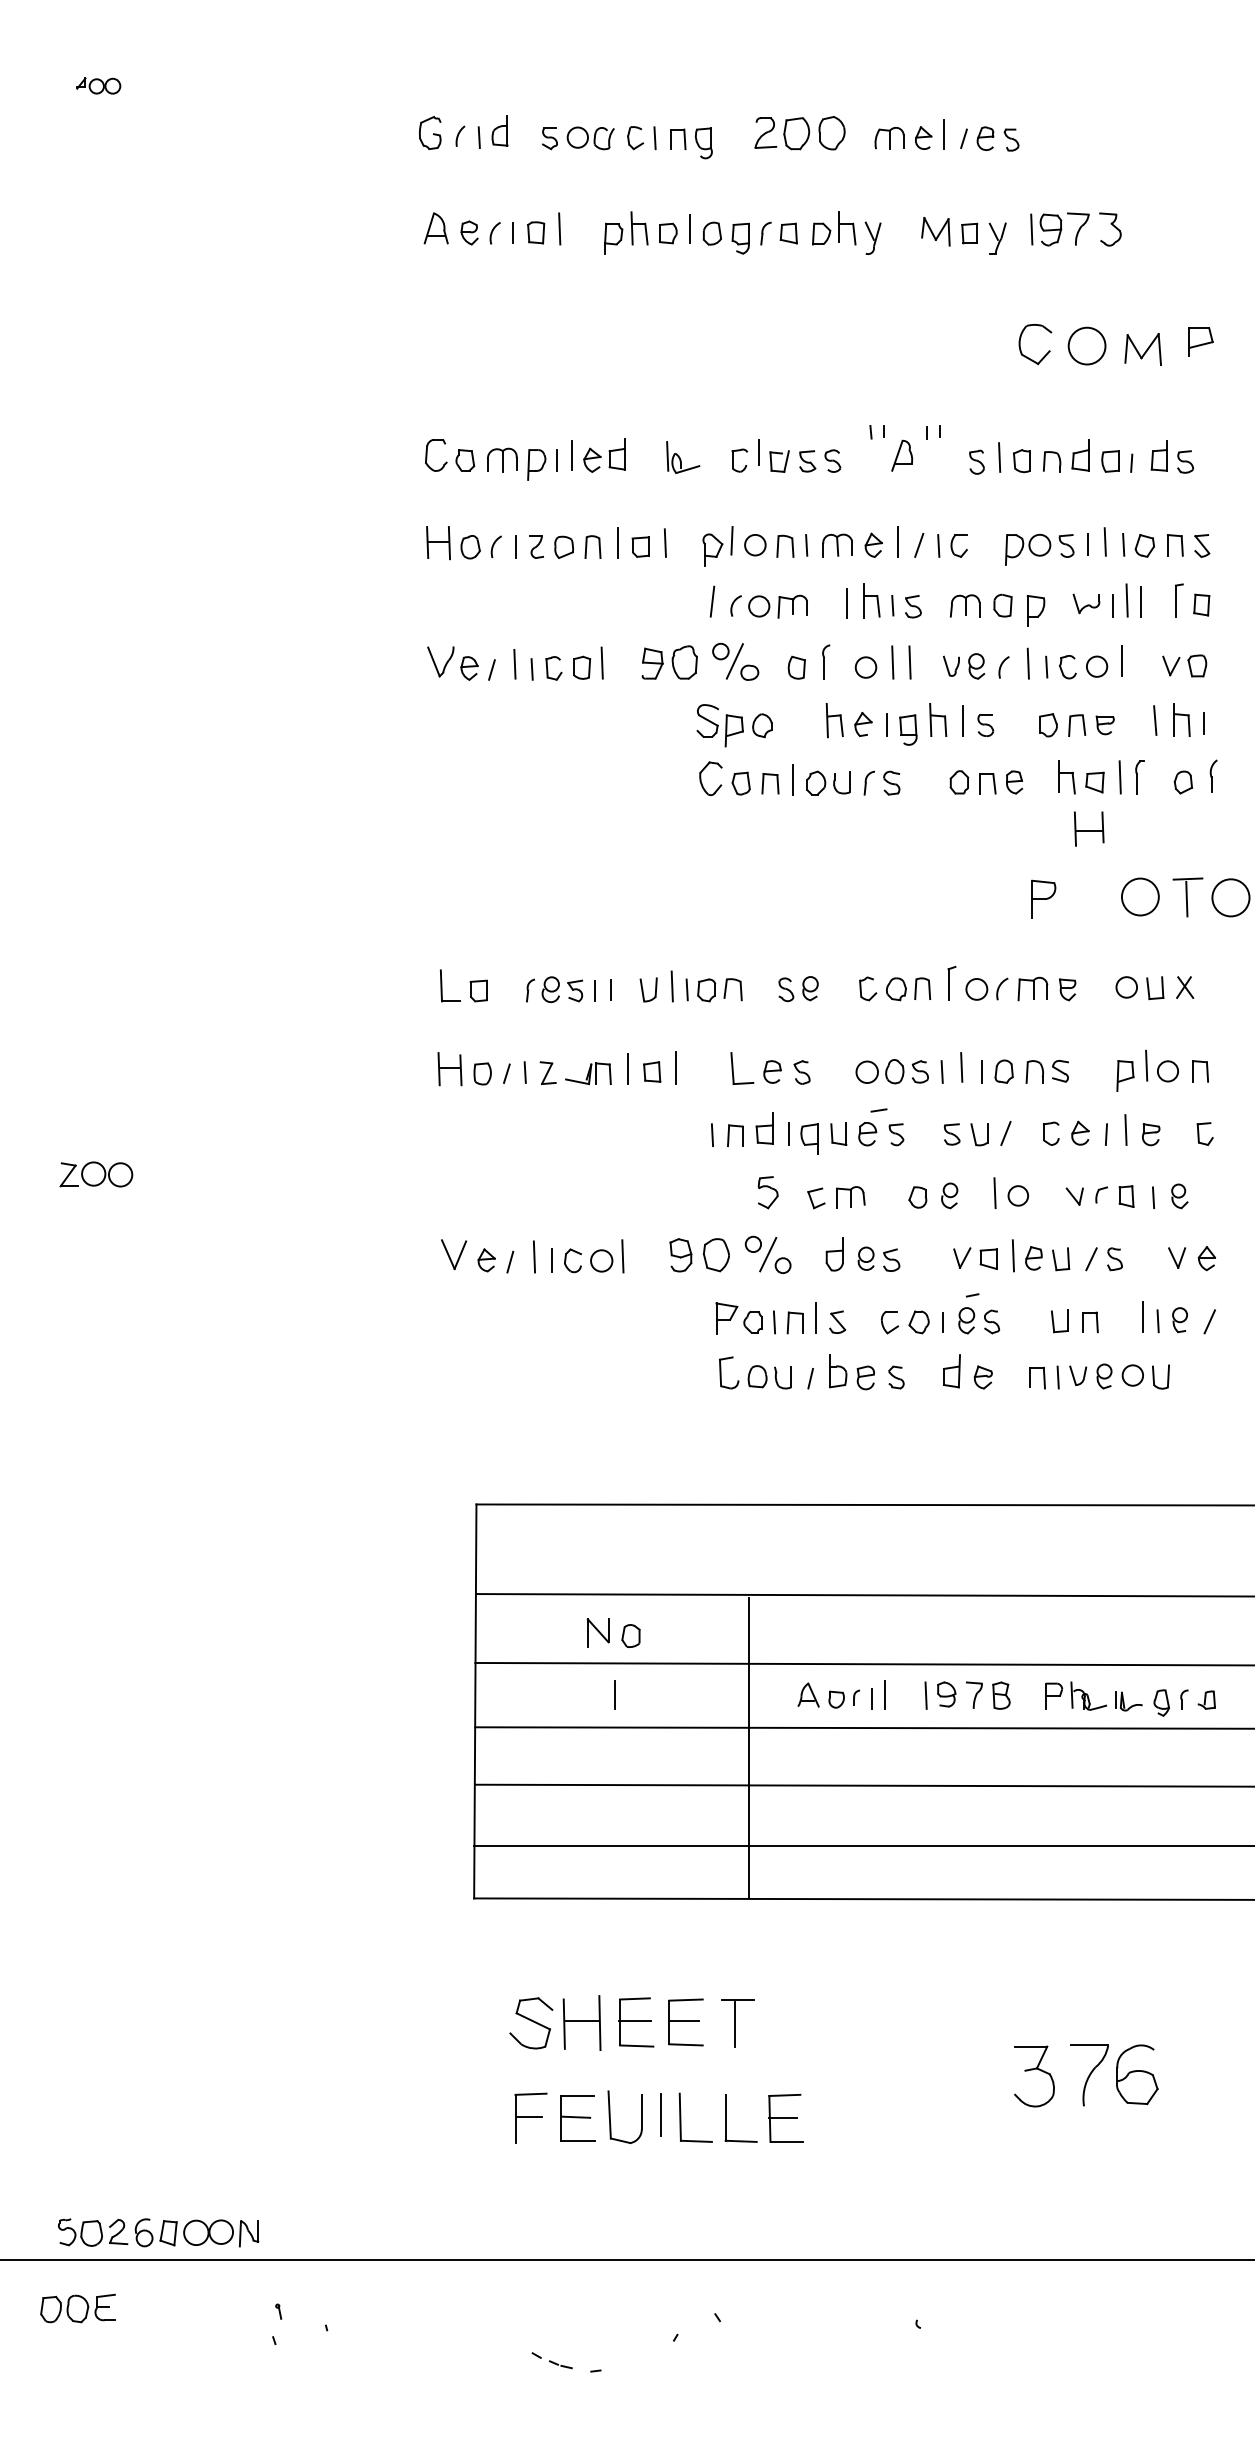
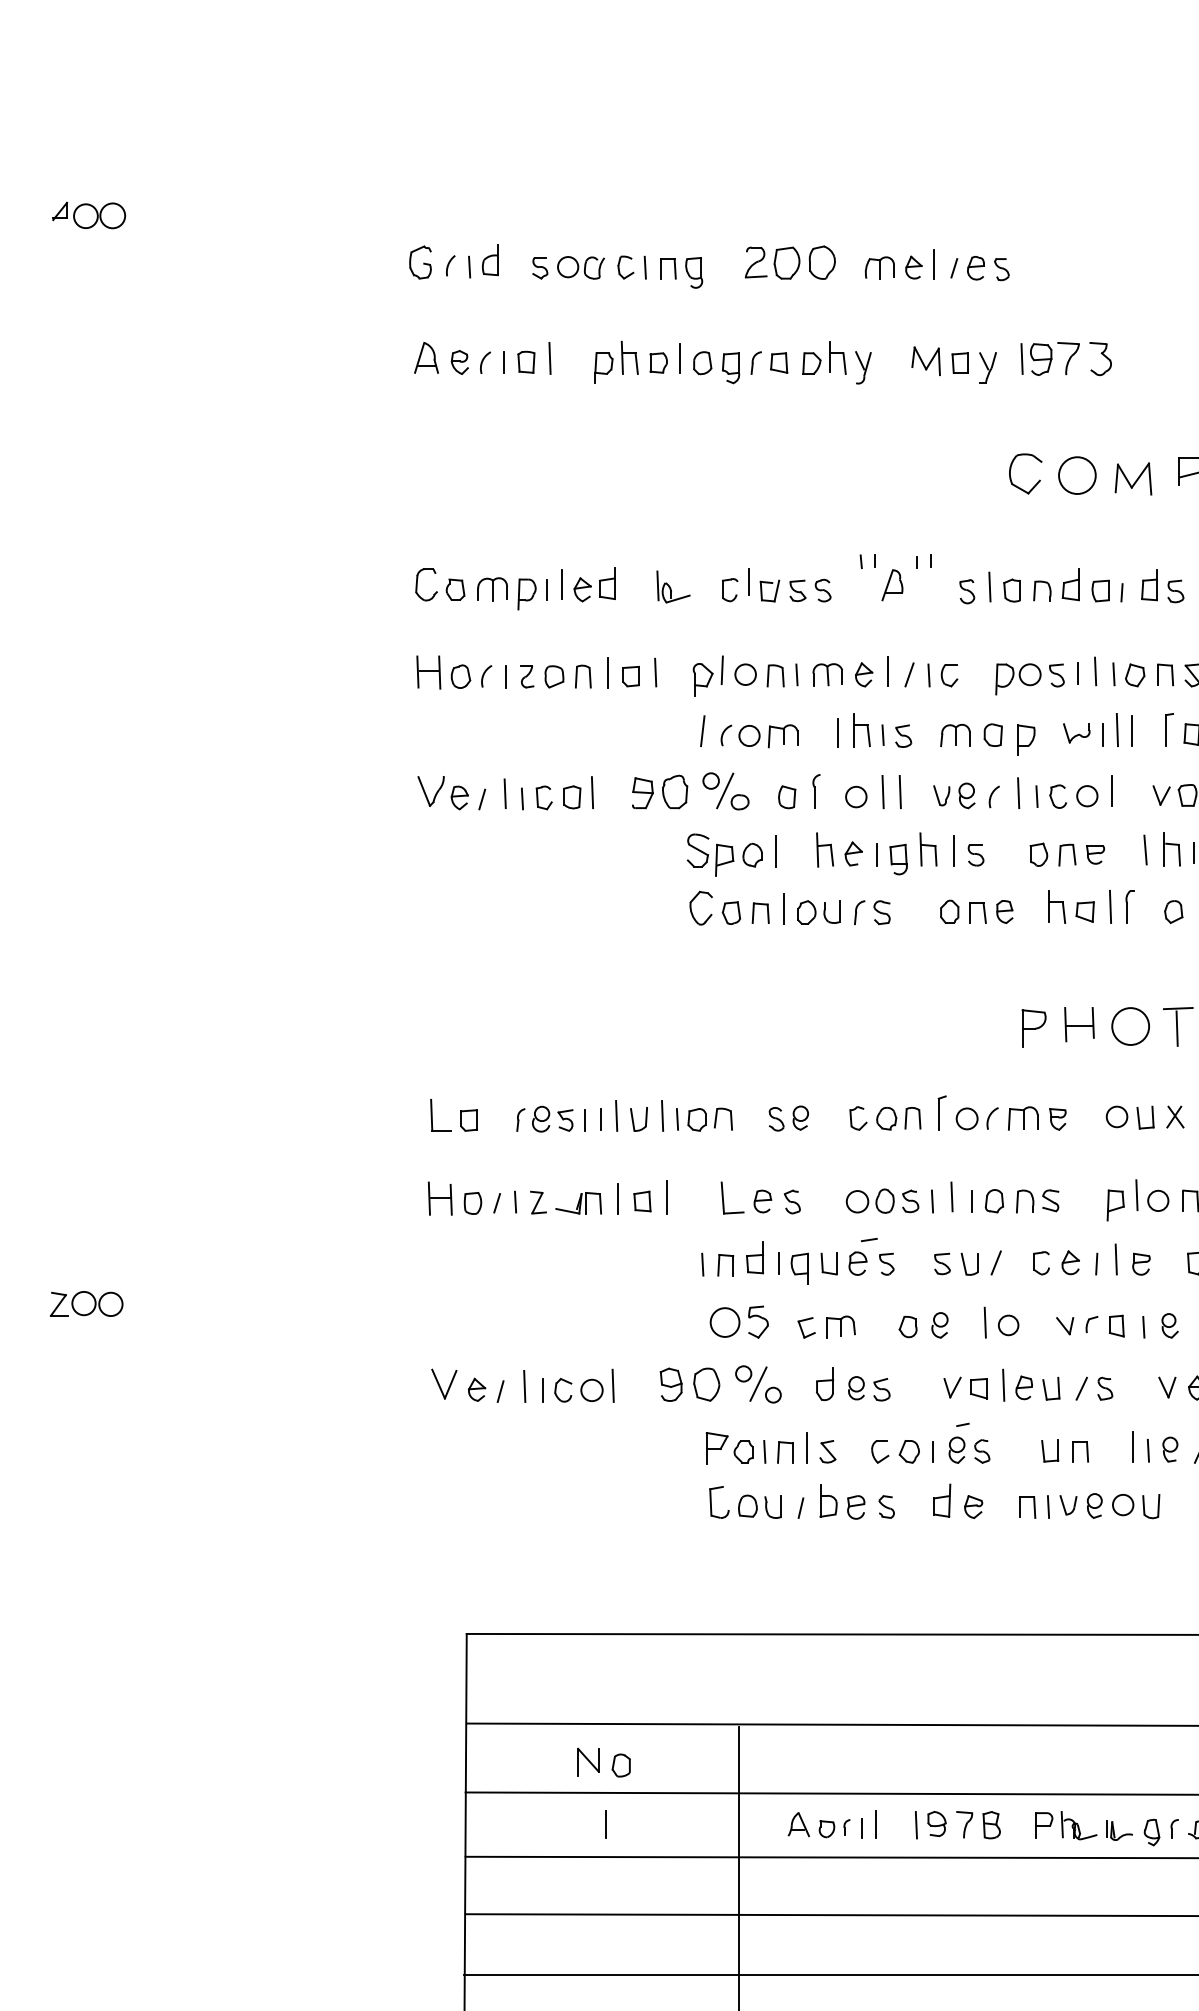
part: (98, 85) -> (88, 215), size x1.67
line: (784, 721) -> (774, 851), added
part: (1089, 828) -> (1079, 1024), moved
line: (625, 986) -> (615, 1116), added
circle: (734, 1192) -> (724, 1322), added

